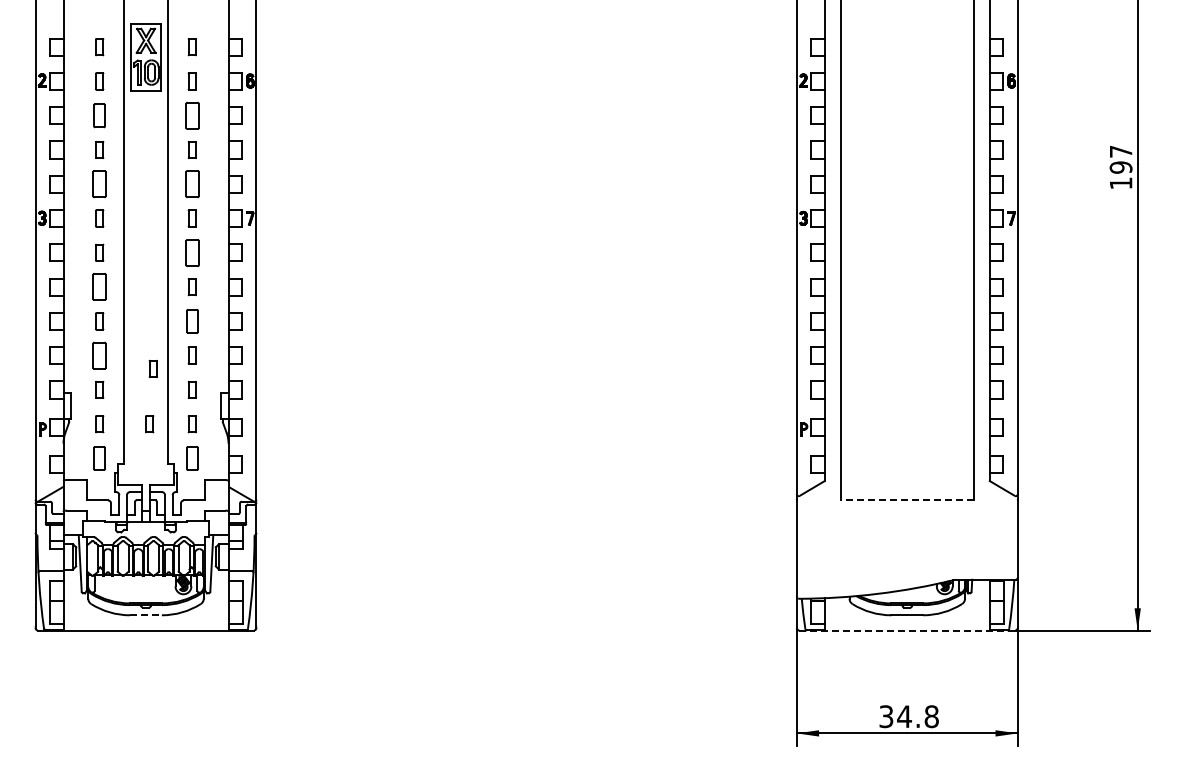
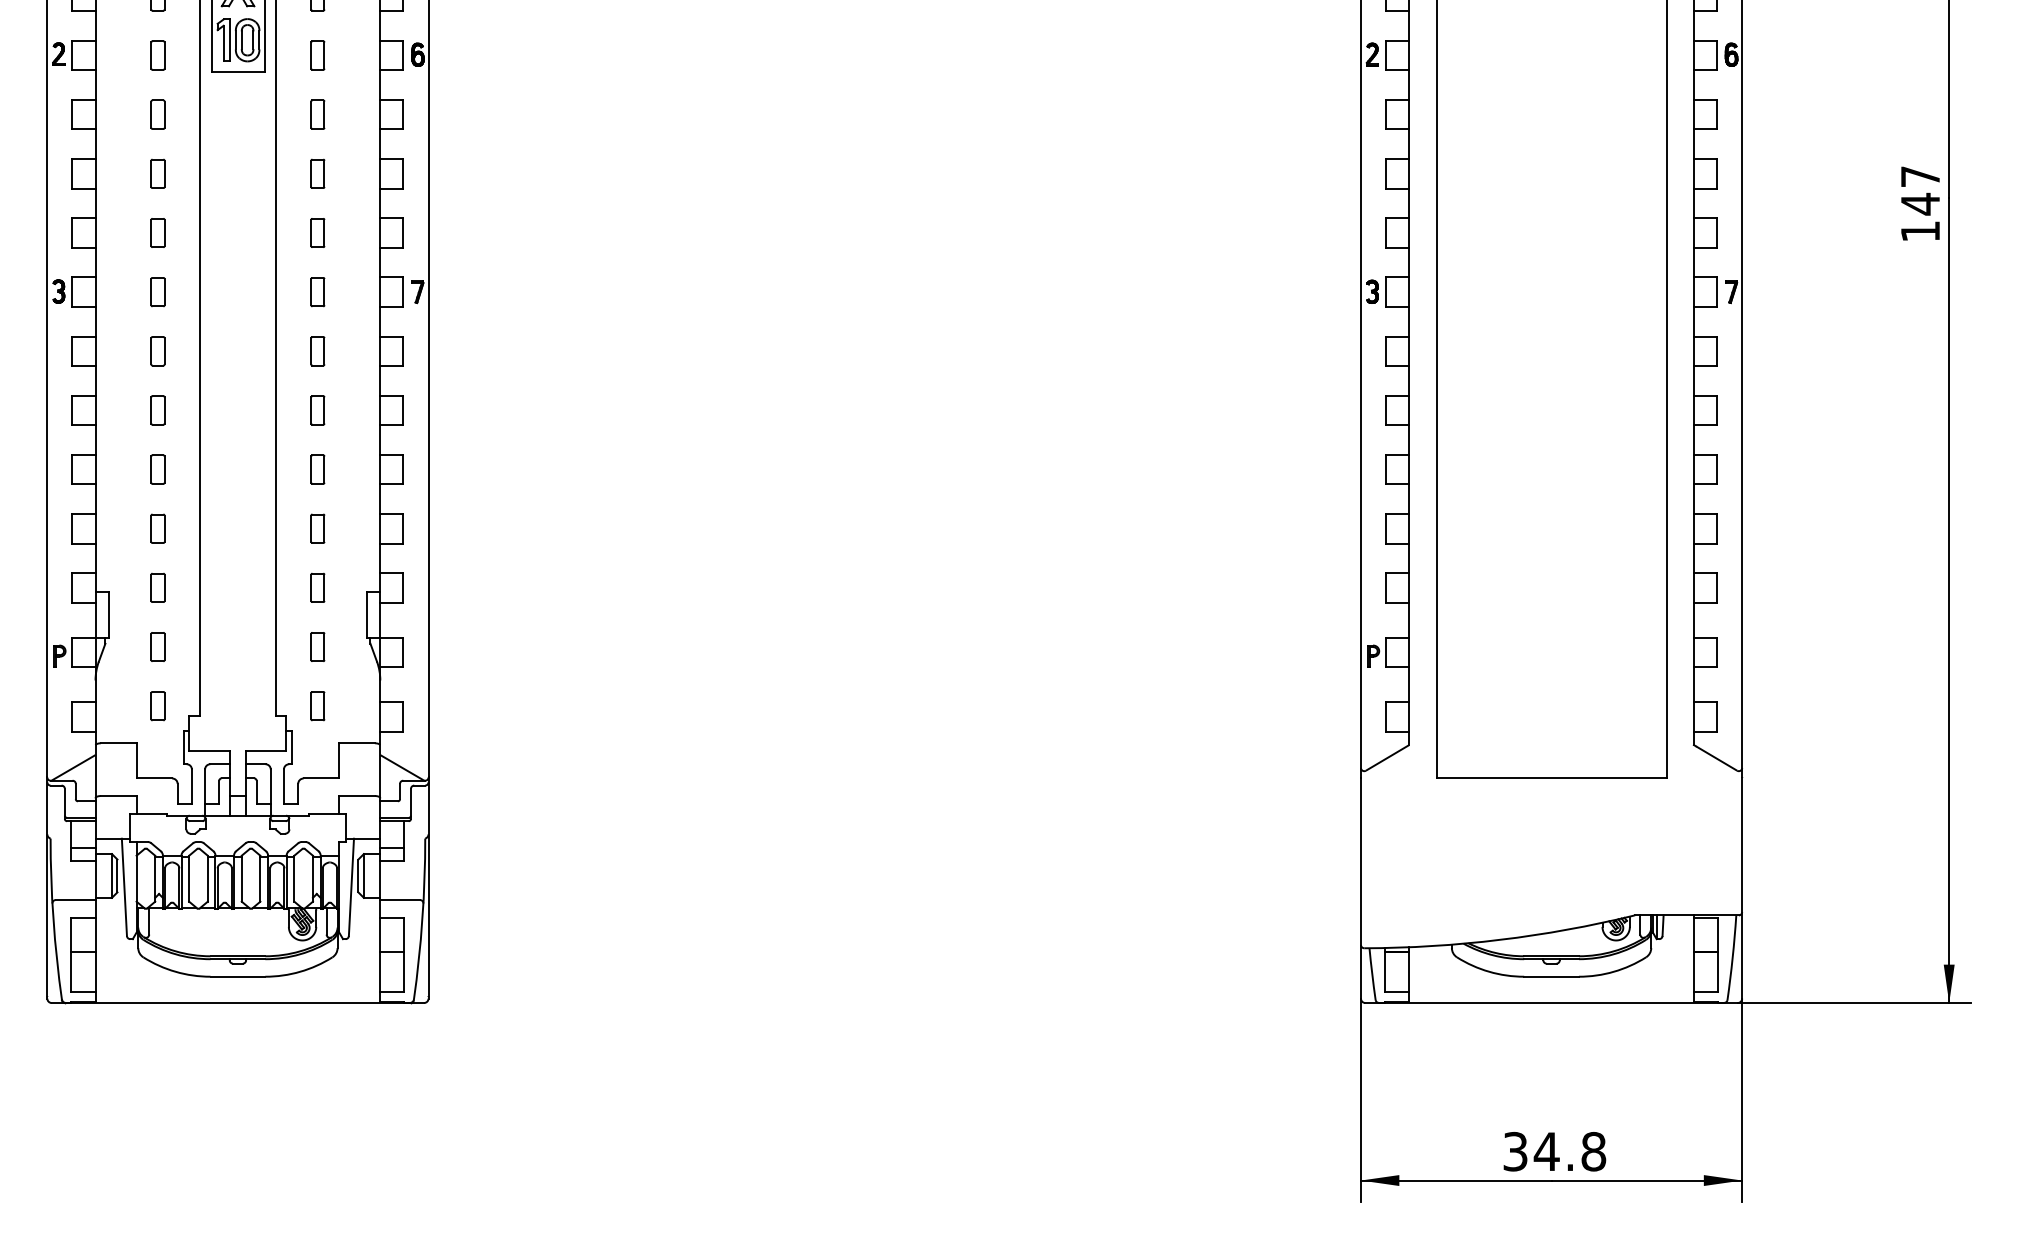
part: (99, 115) -> (157, 114), size x0.71
part: (191, 115) -> (316, 114), size x0.62
text: (1120, 167) -> (1919, 204), 197 -> 147
part: (99, 184) -> (157, 233), size x0.62
part: (191, 184) -> (316, 233), size x0.62
part: (191, 252) -> (316, 350), size x0.62
part: (99, 287) -> (157, 411), size x0.62
part: (191, 321) -> (316, 469), size x0.71
part: (99, 355) -> (157, 528), size x0.62
part: (152, 368) -> (249, 550), removed
part: (149, 424) -> (243, 647), removed
part: (99, 458) -> (157, 706), size x0.71
part: (191, 458) -> (316, 706), size x0.71
line: (907, 500) -> (1551, 778), dashed -> solid
line: (146, 615) -> (238, 977), dashed -> solid
line: (907, 630) -> (1551, 1002), dashed -> solid

